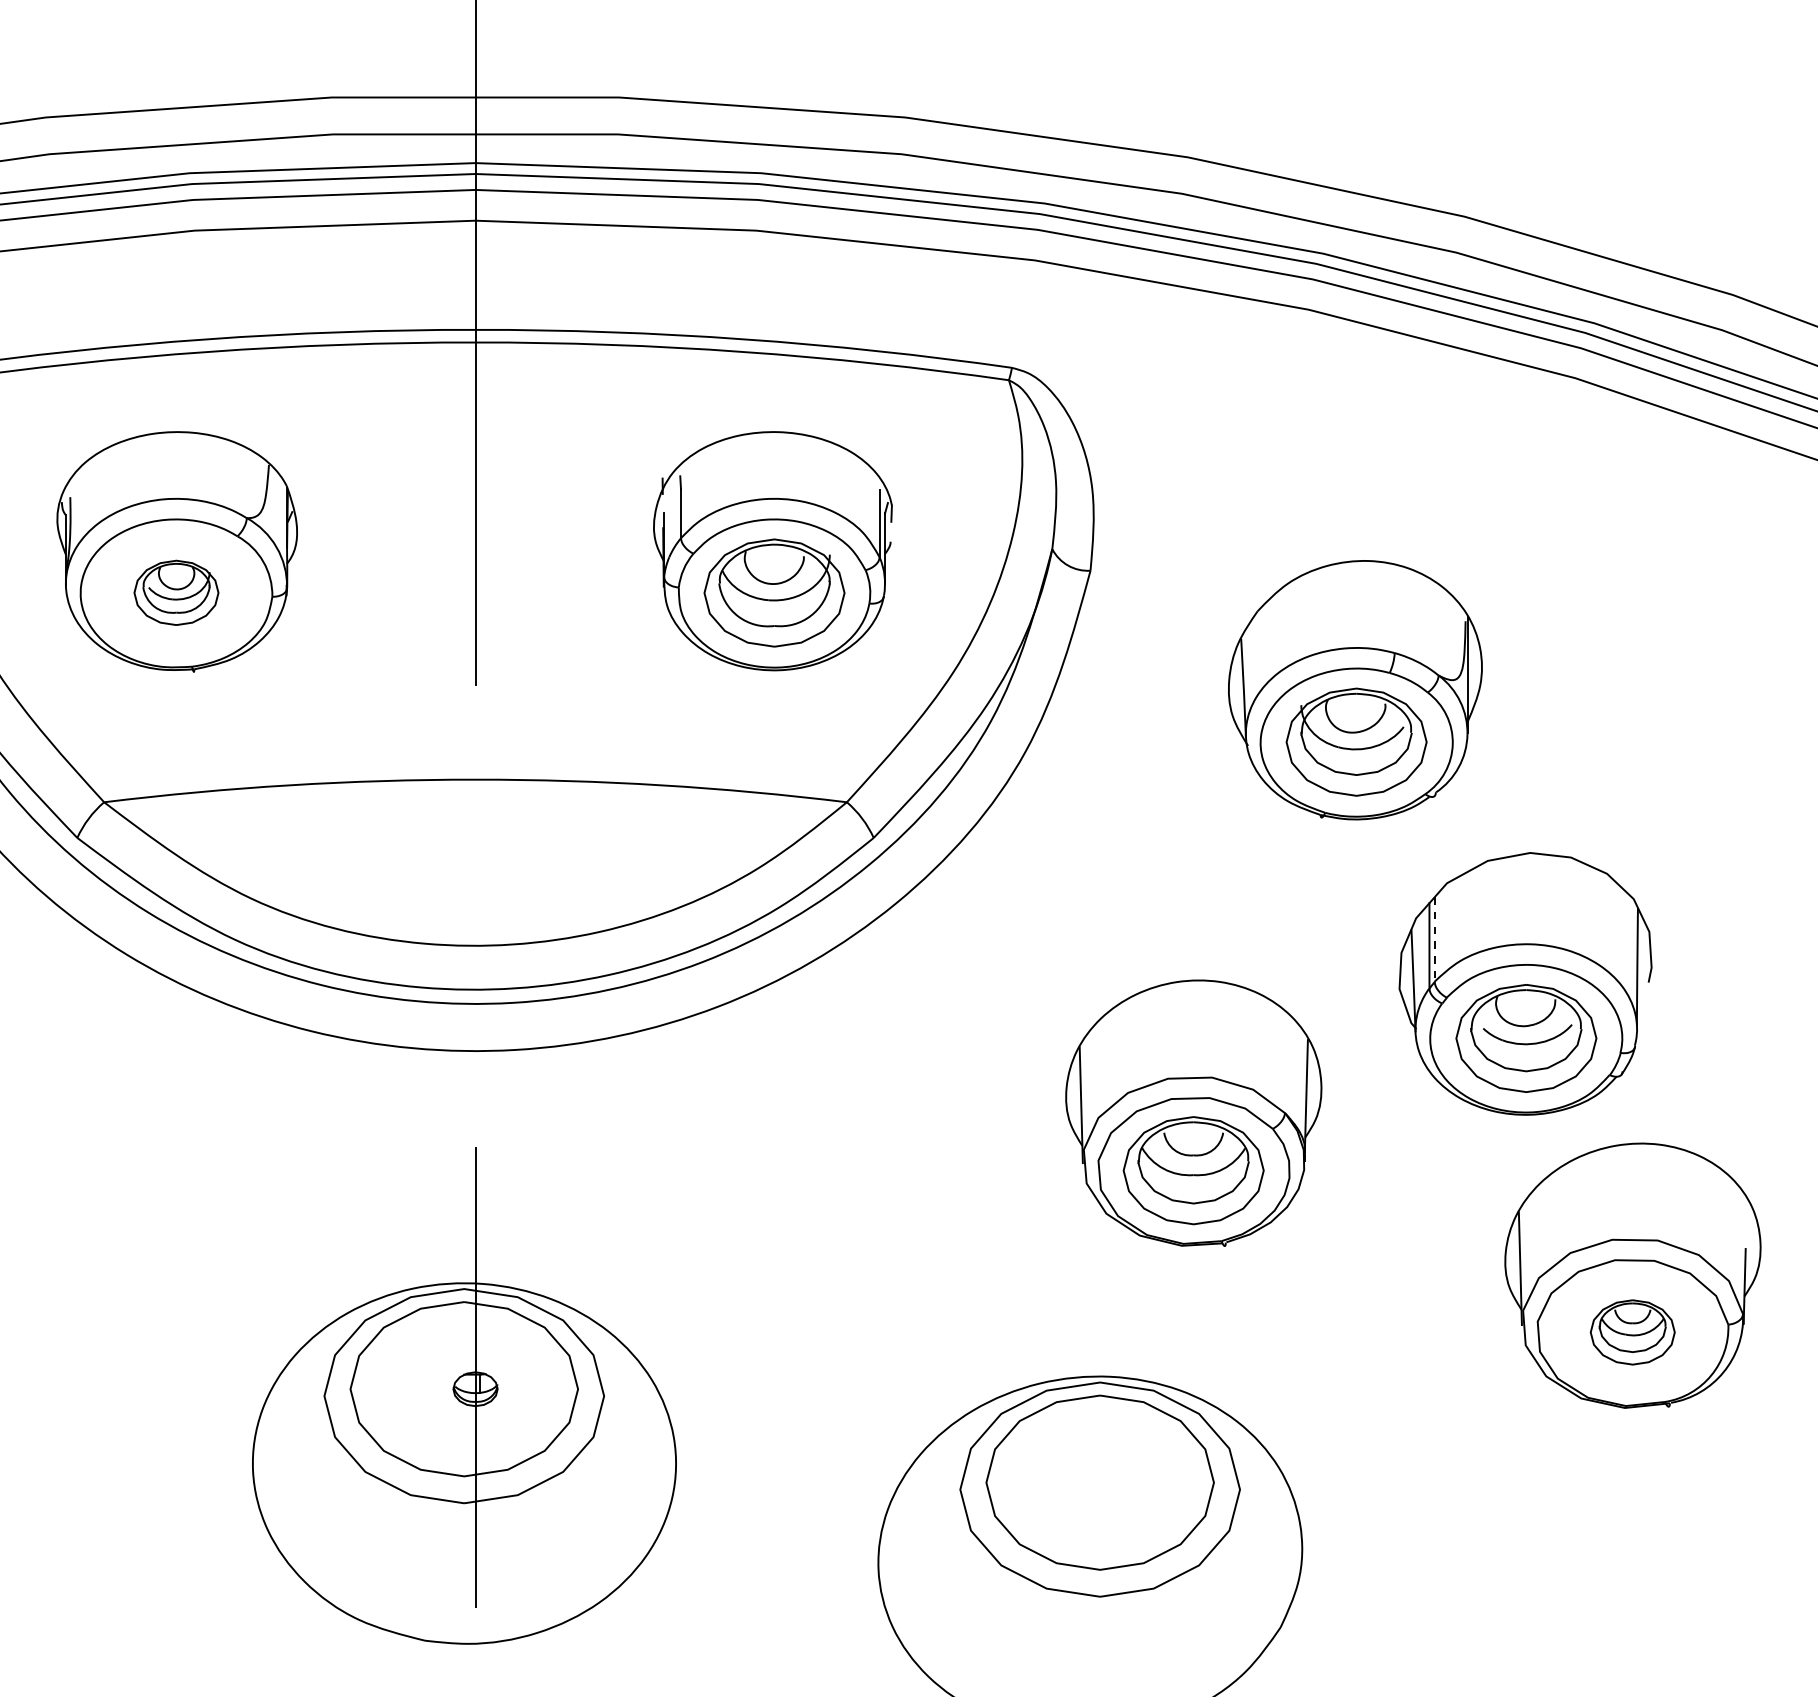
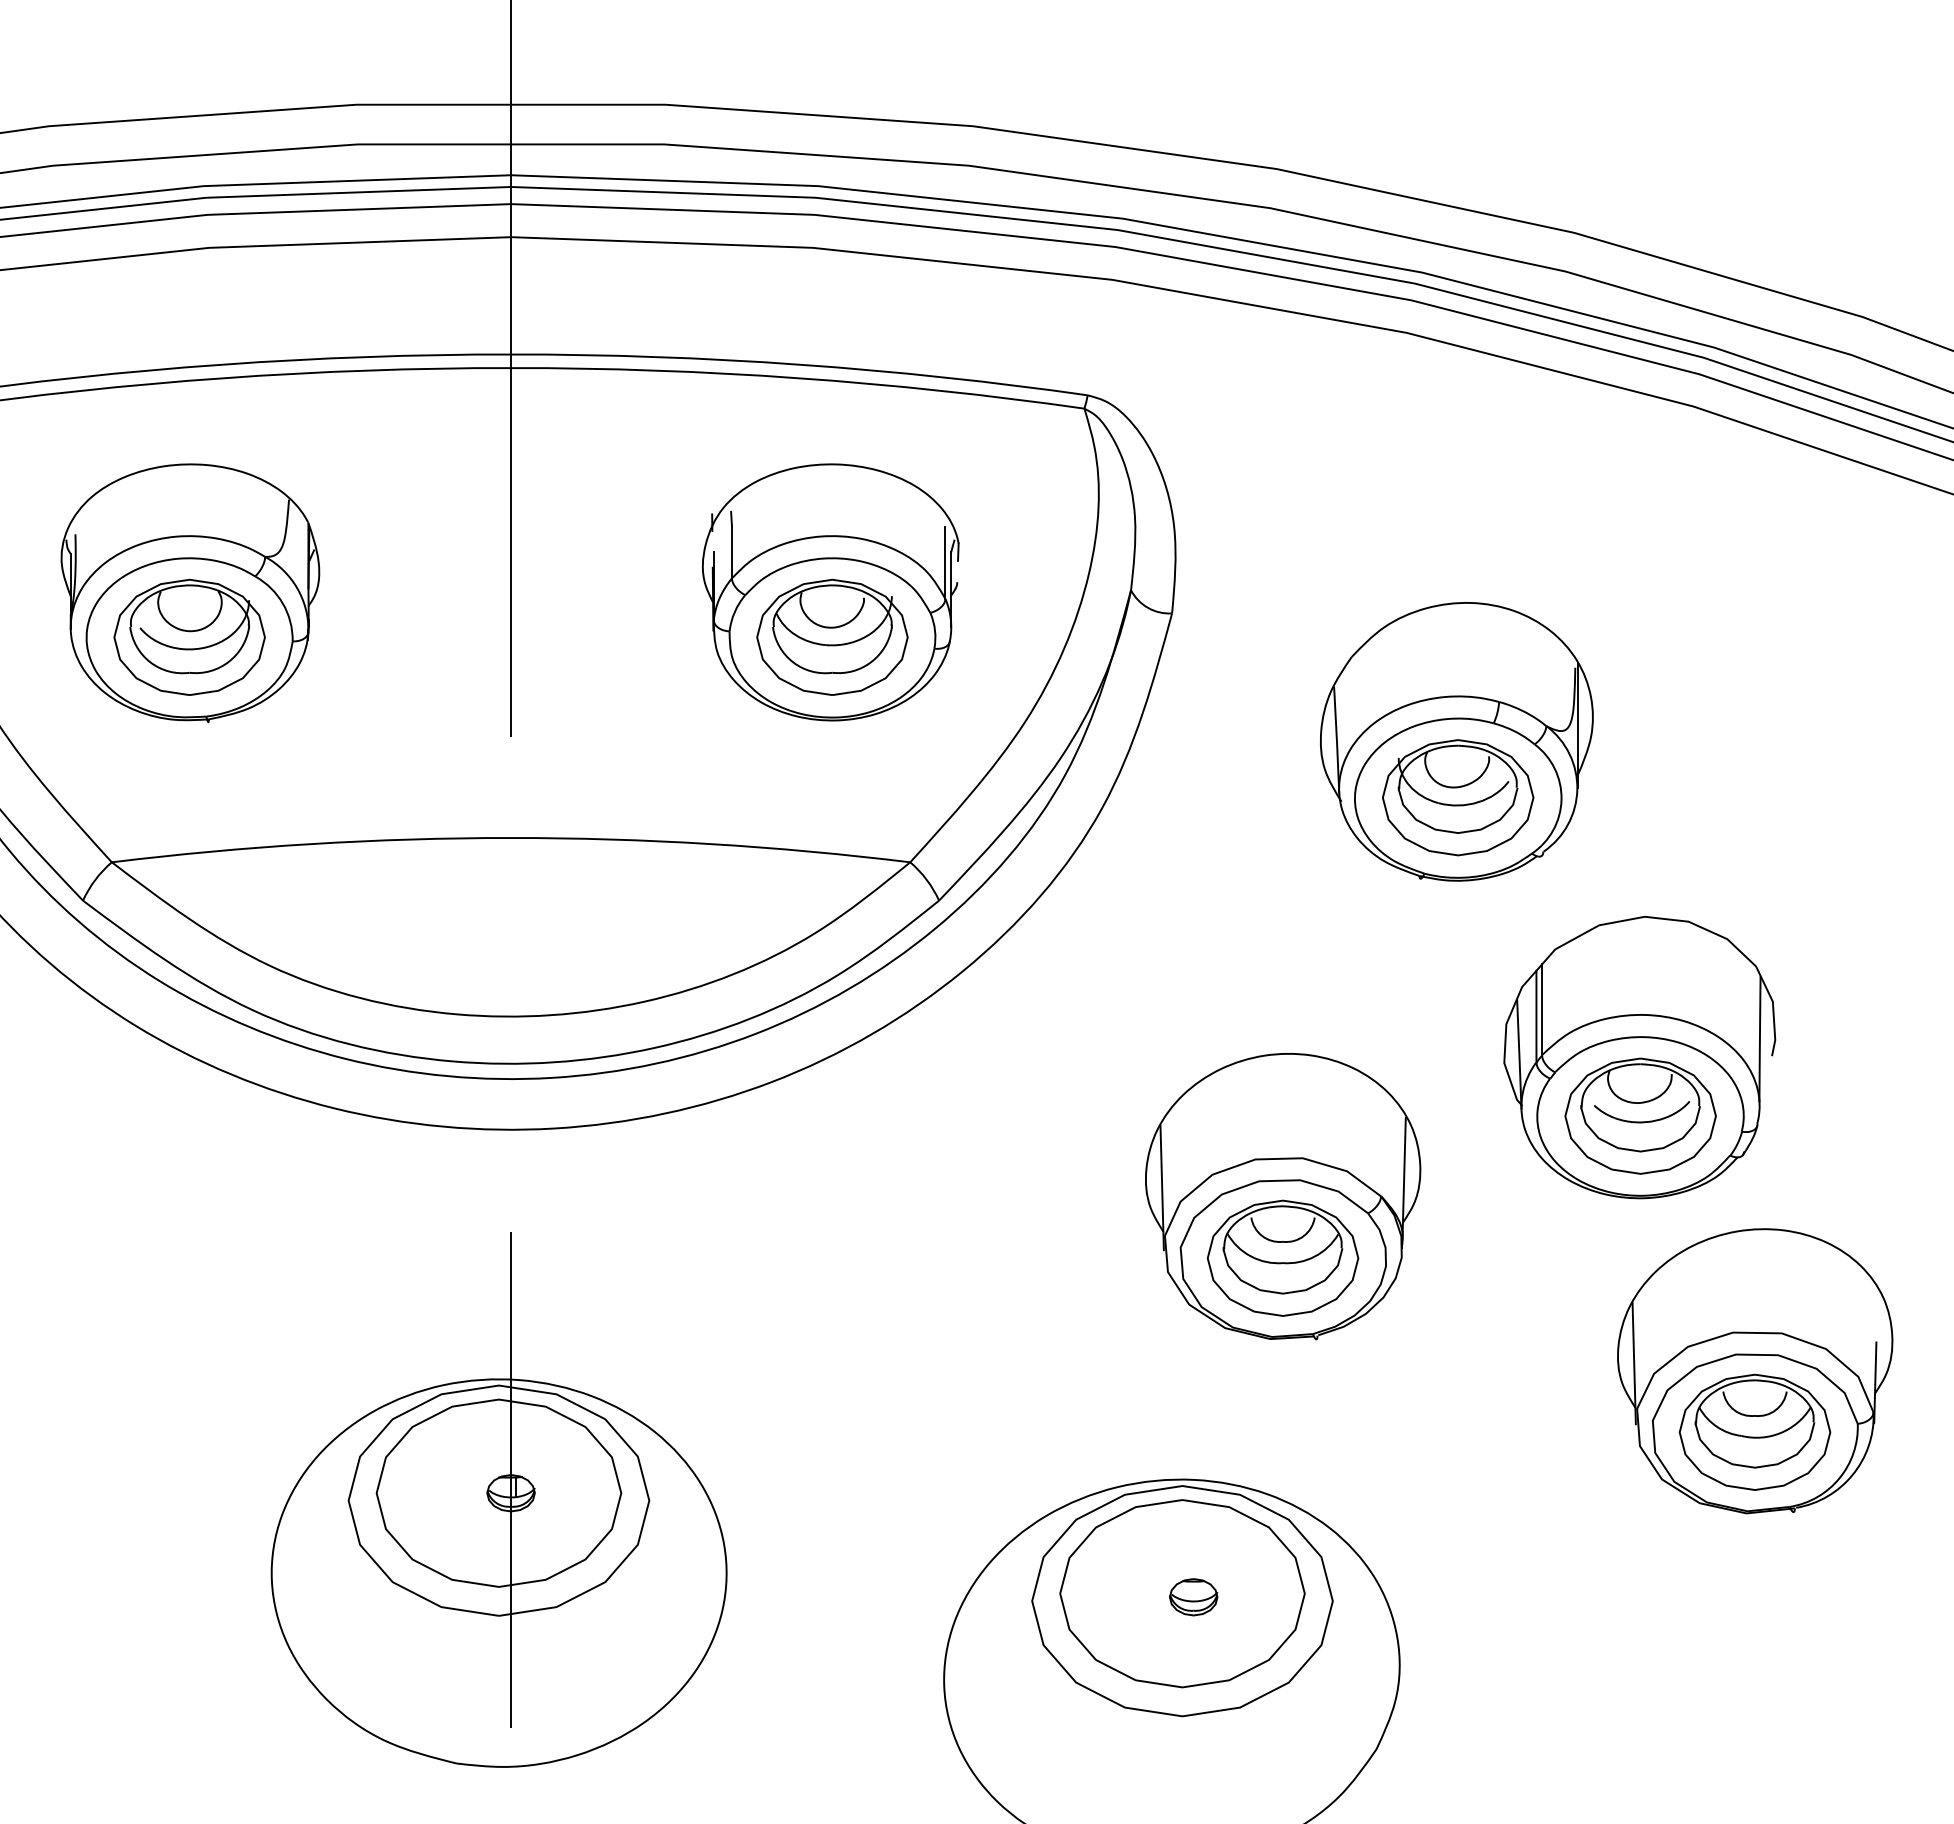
part: (176, 592) -> (189, 636), size x1.67
line: (1435, 939) -> (1542, 1009), dashed -> solid
part: (1632, 1331) -> (1754, 1431), size x1.67
part: (1110, 1486) -> (1193, 1597), added

